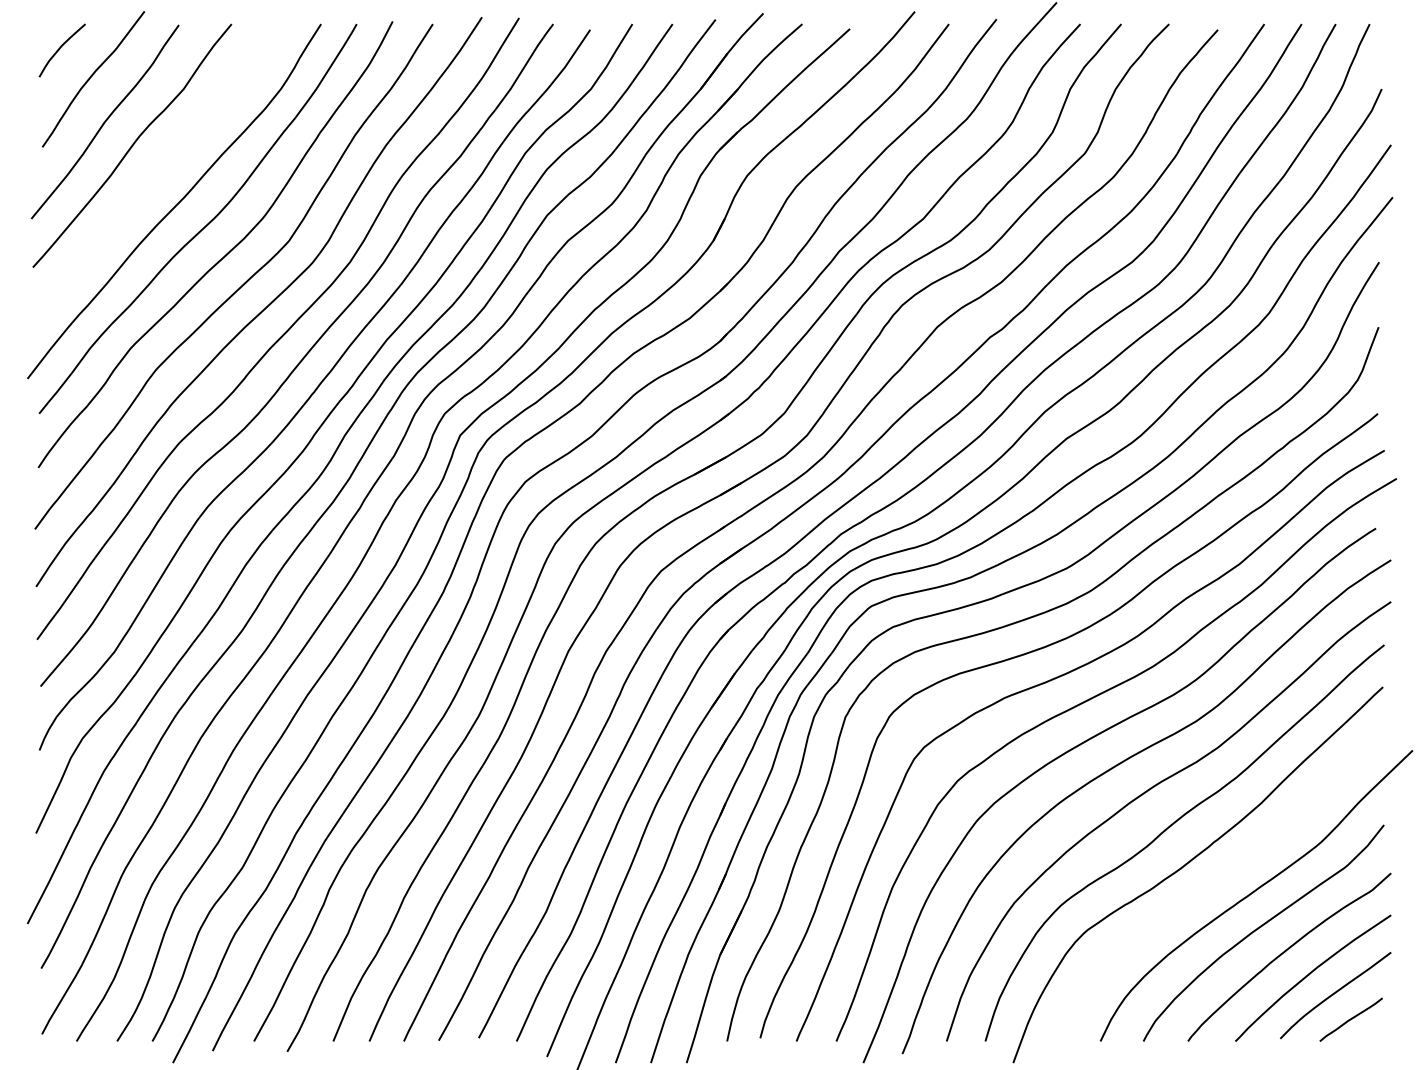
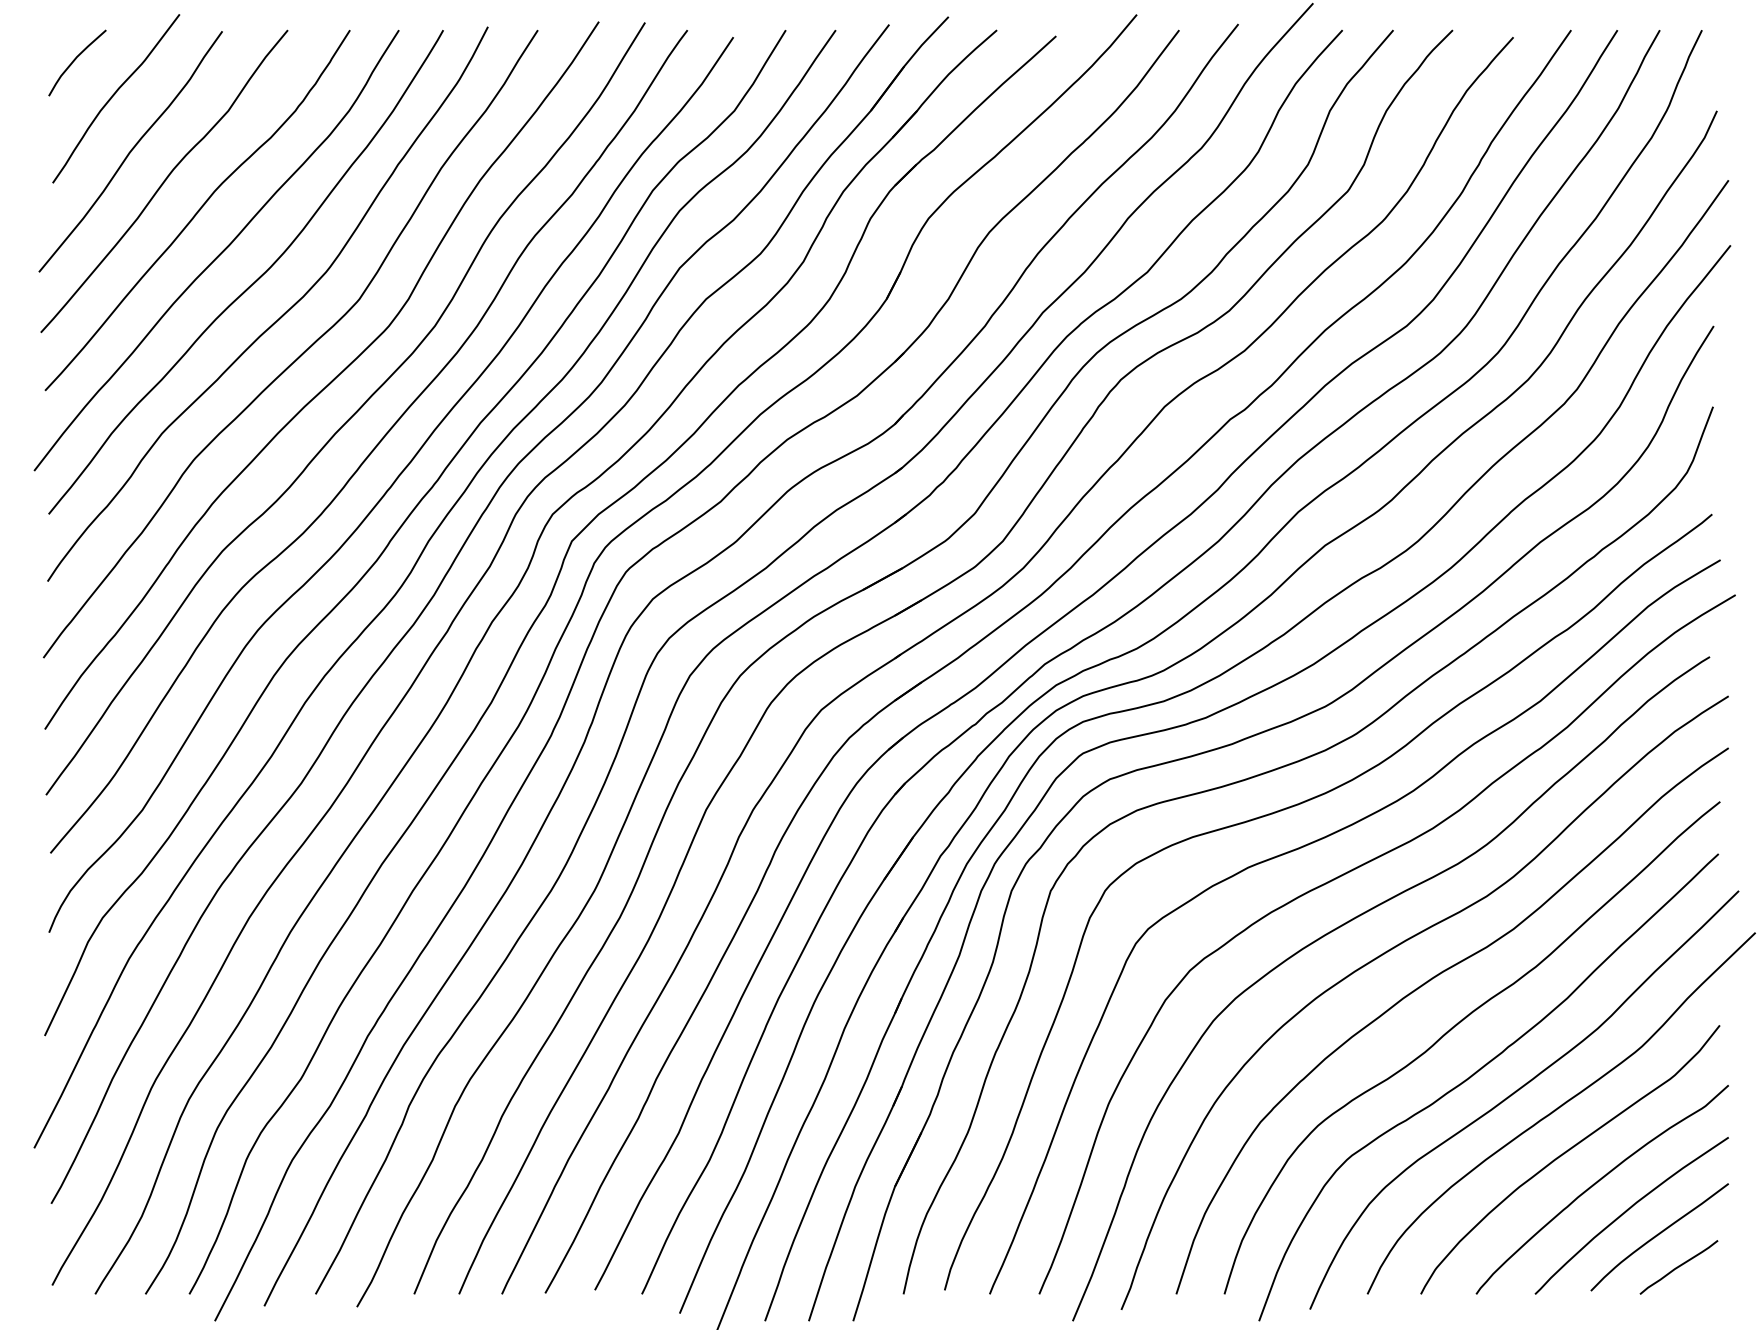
curve: (158, 169) -> (196, 210), added
curve: (1221, 878) -> (1517, 1091), added

